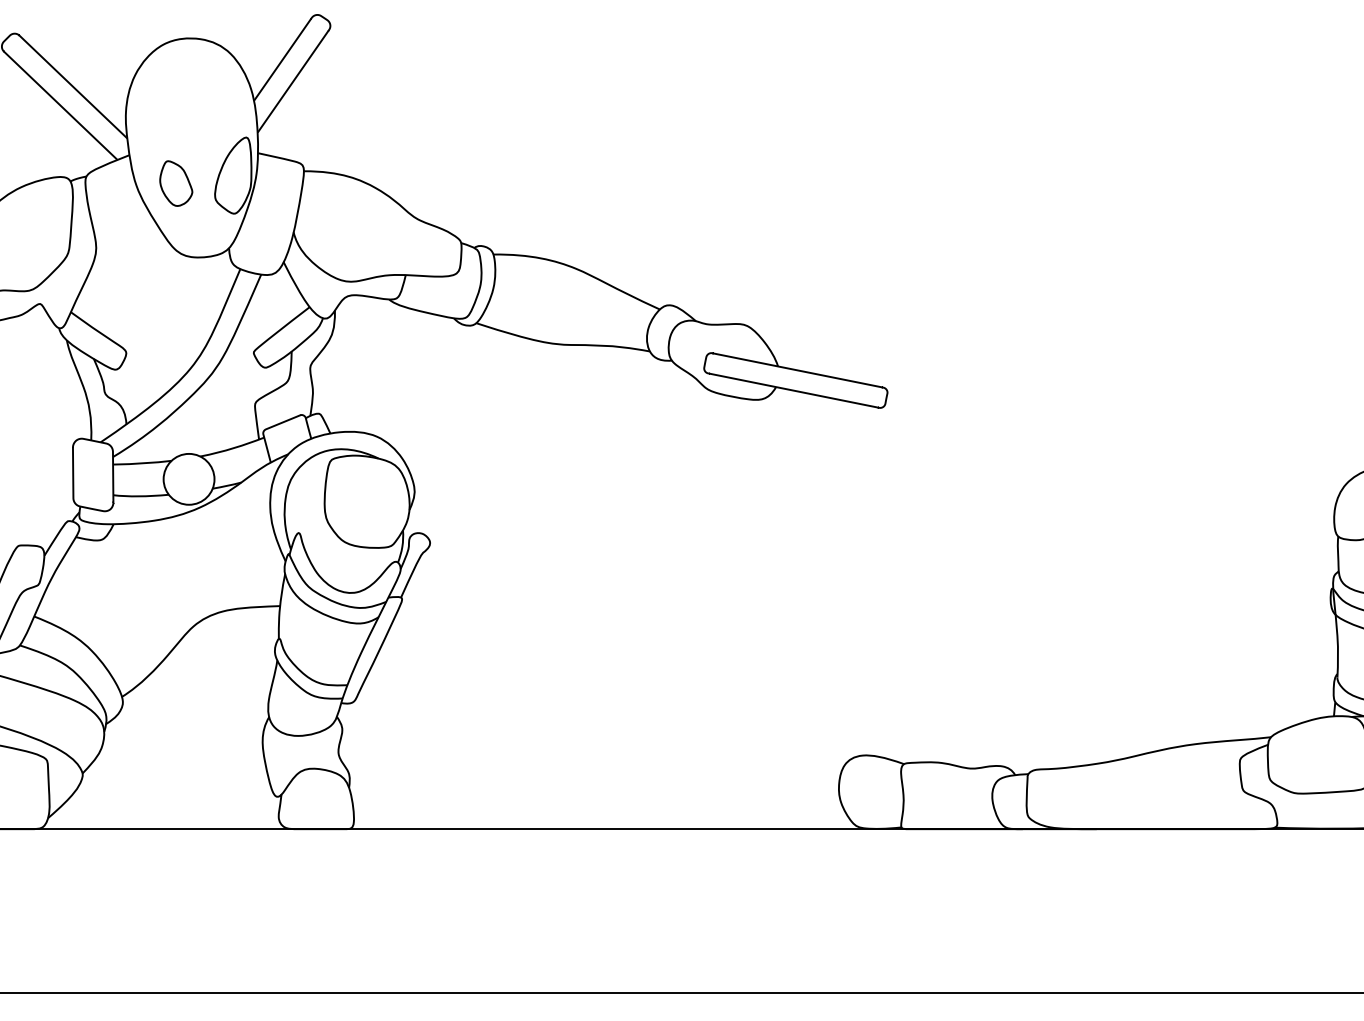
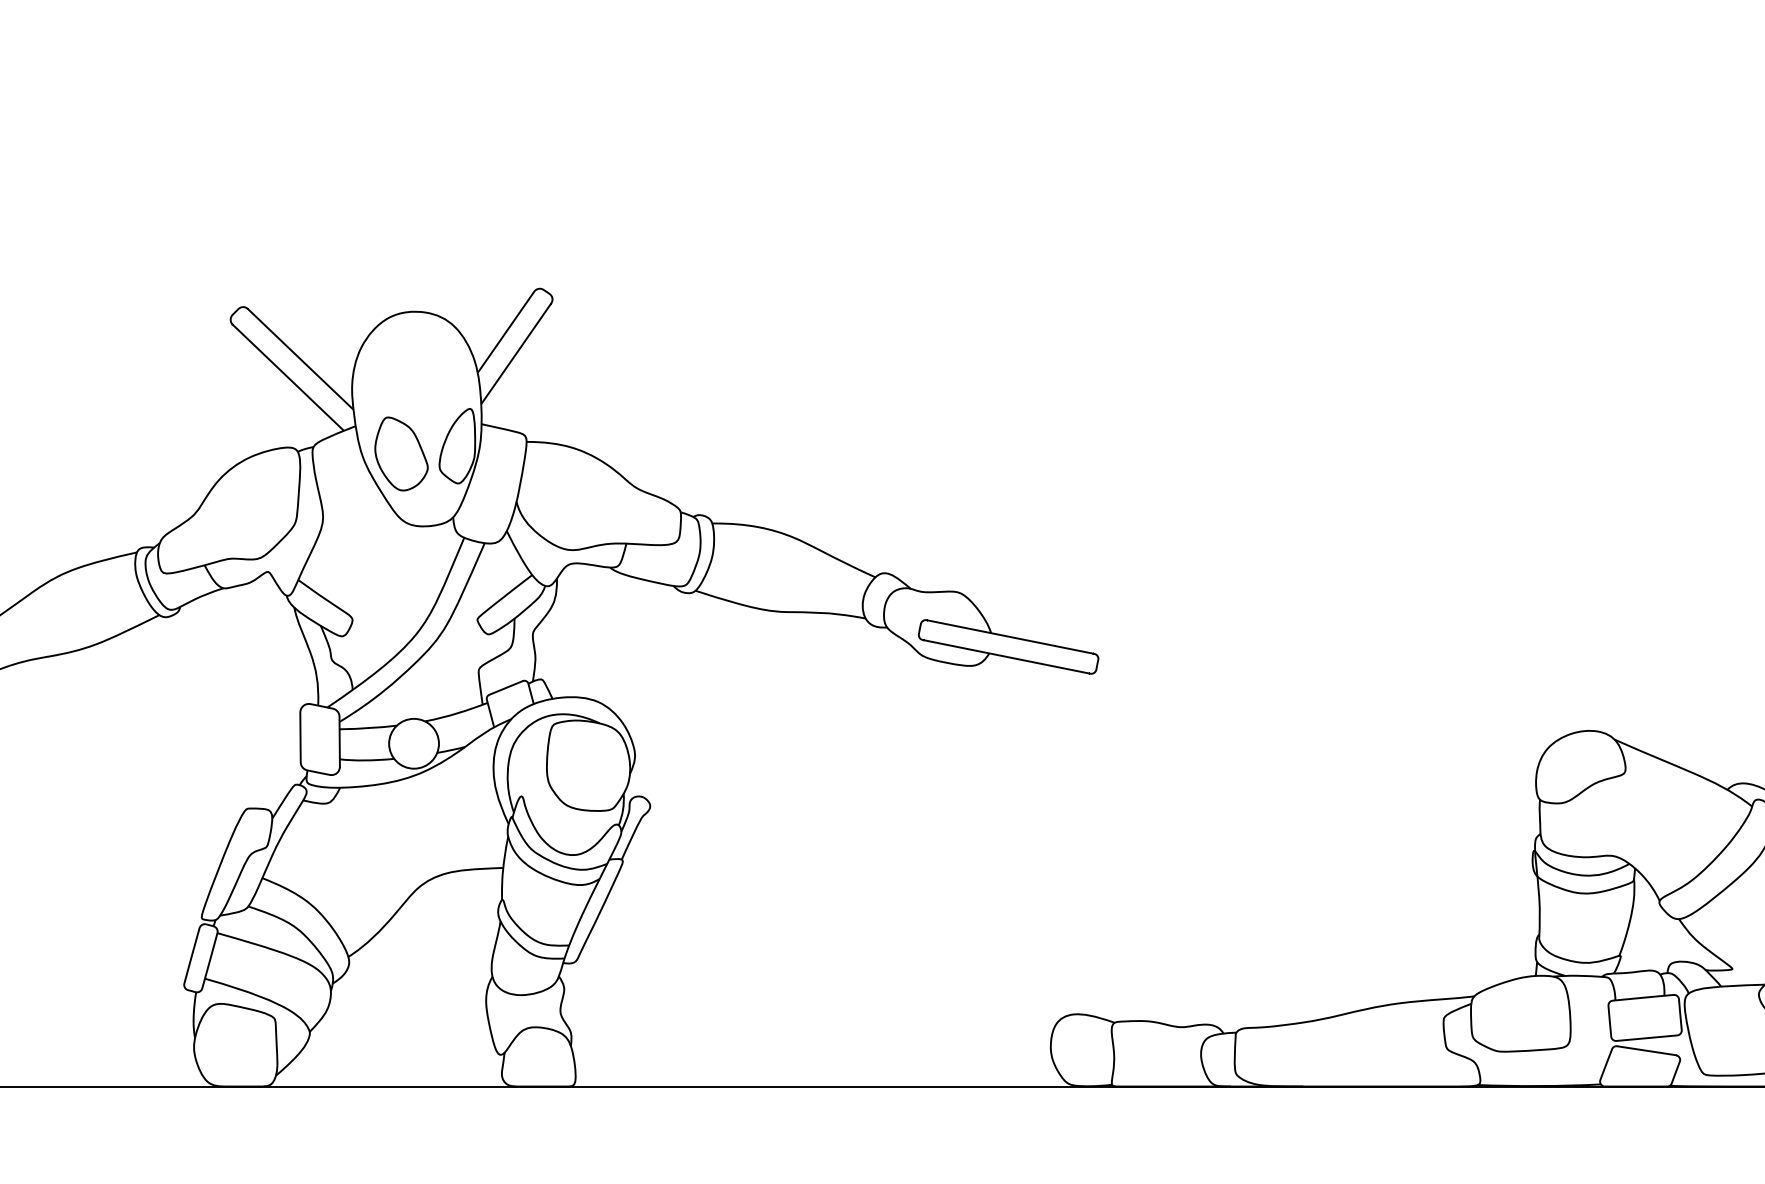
part: (176, 183) -> (401, 453), size x1.67

